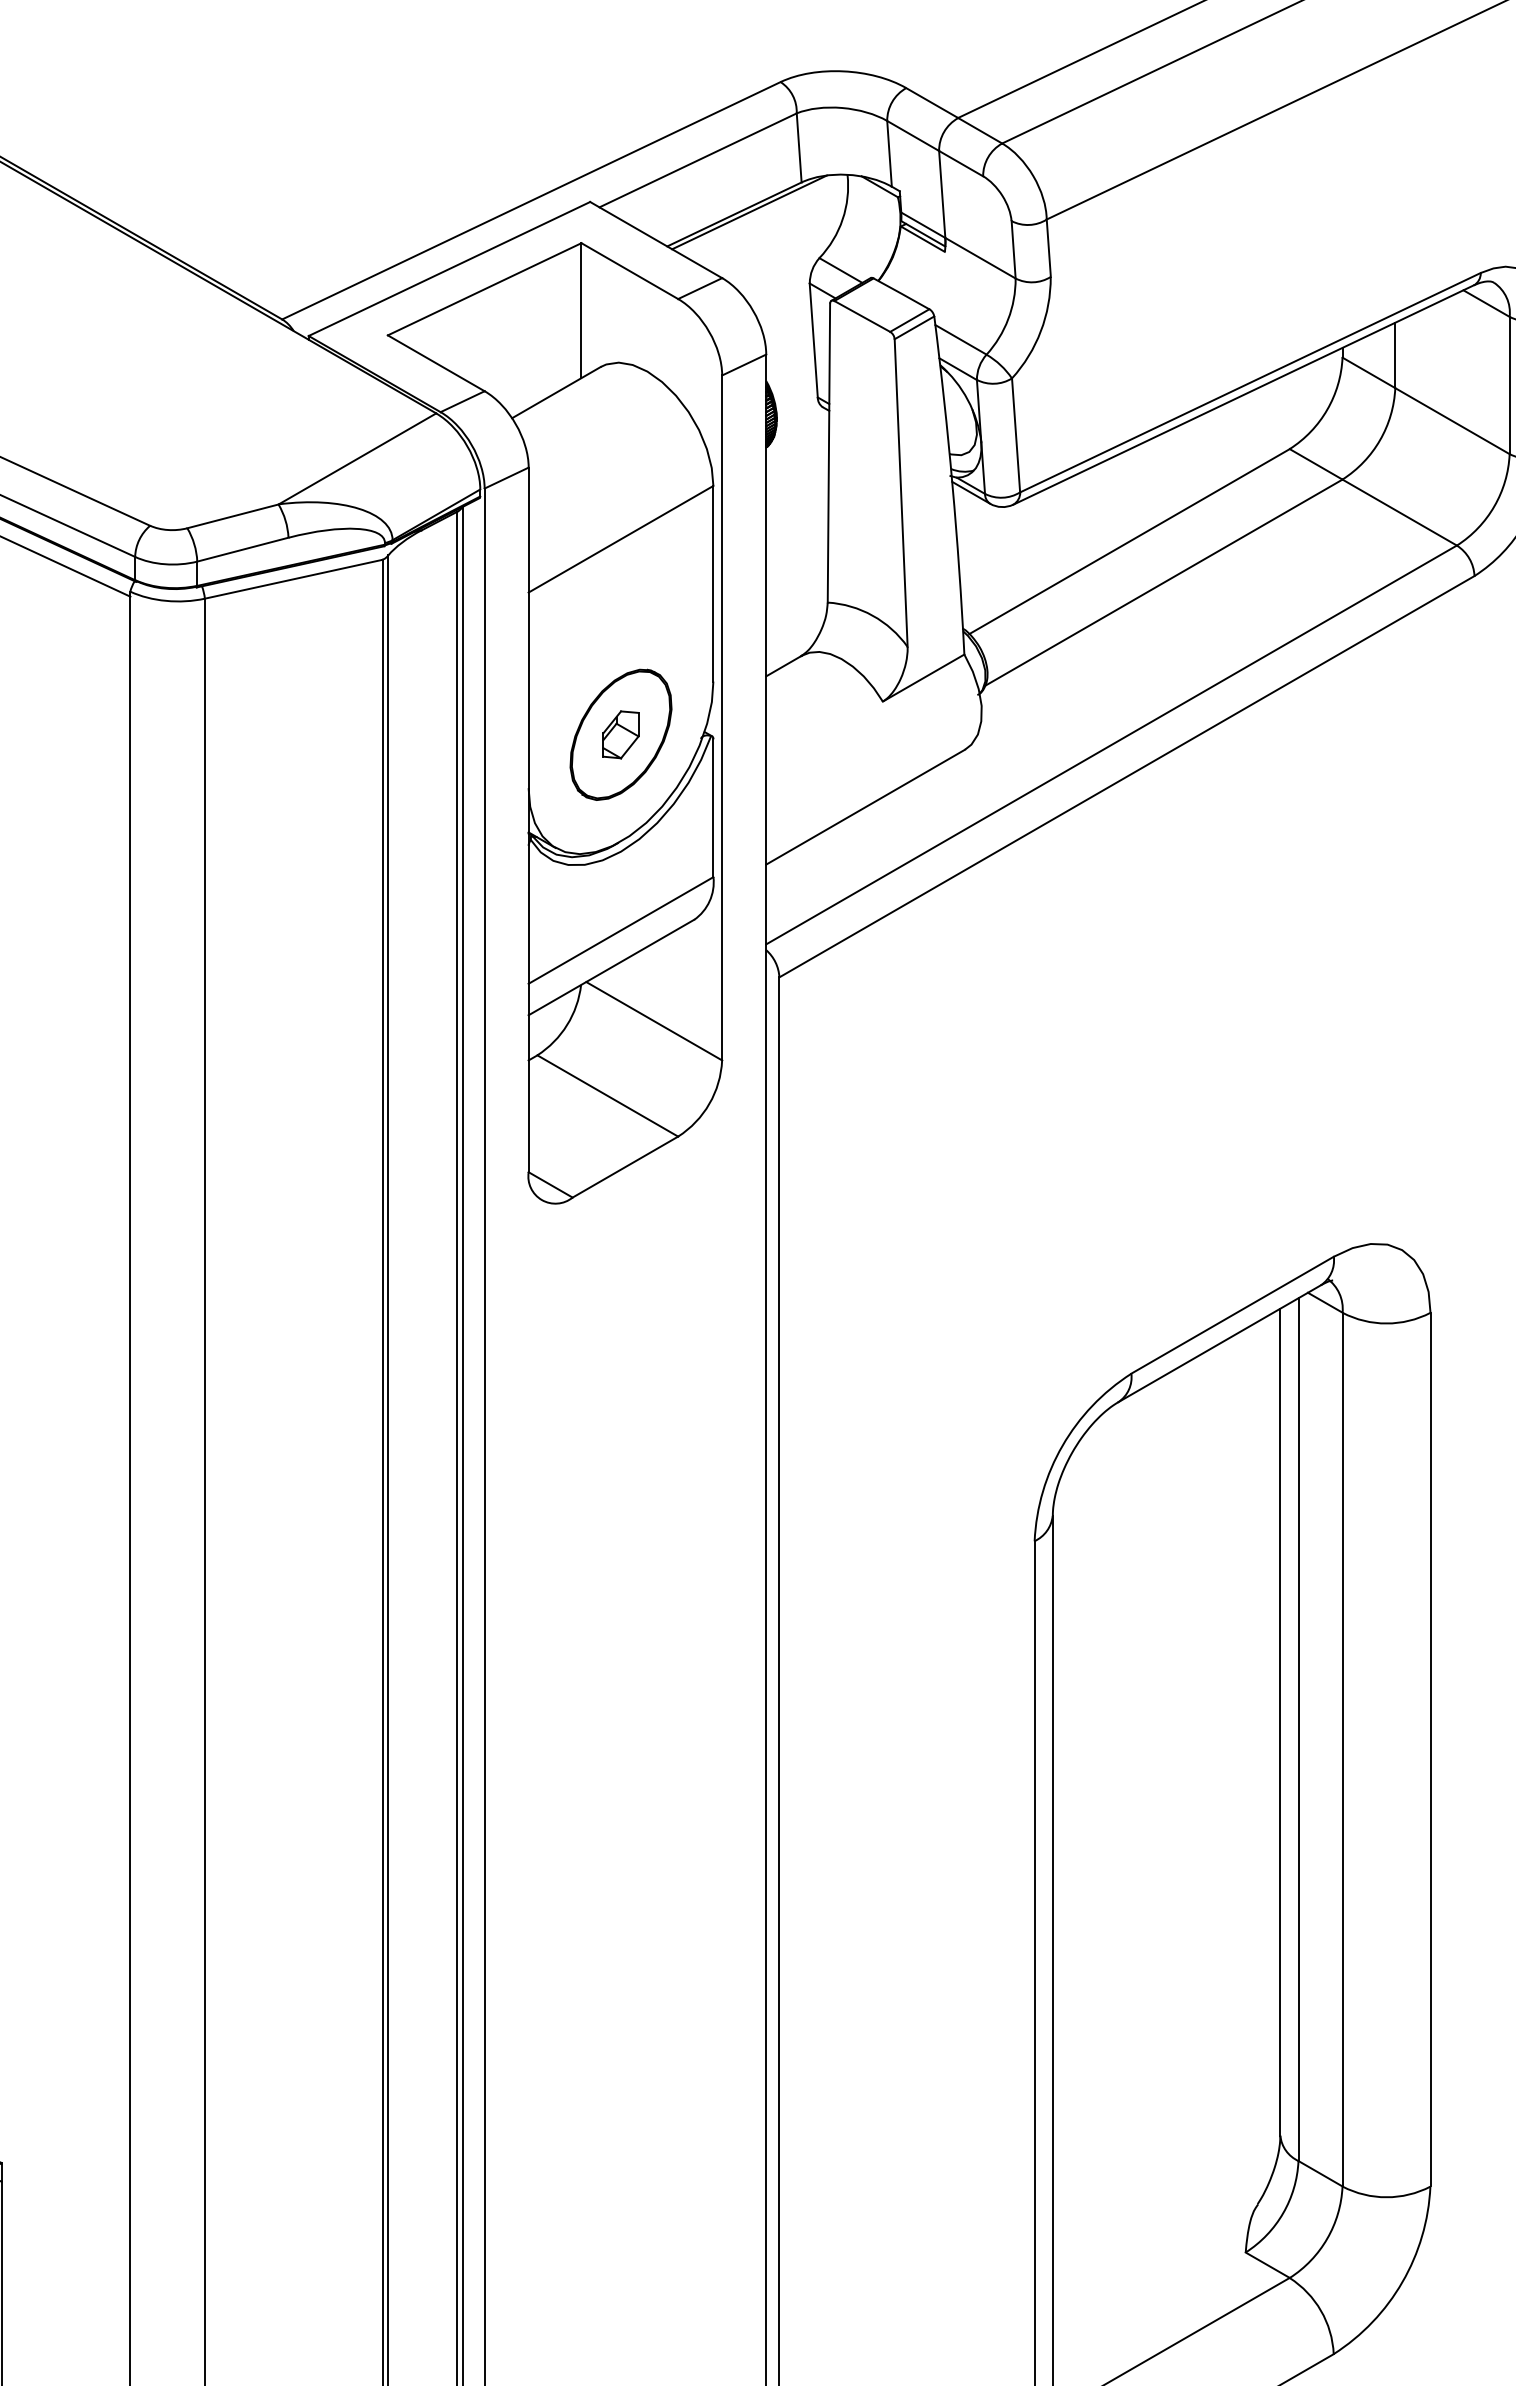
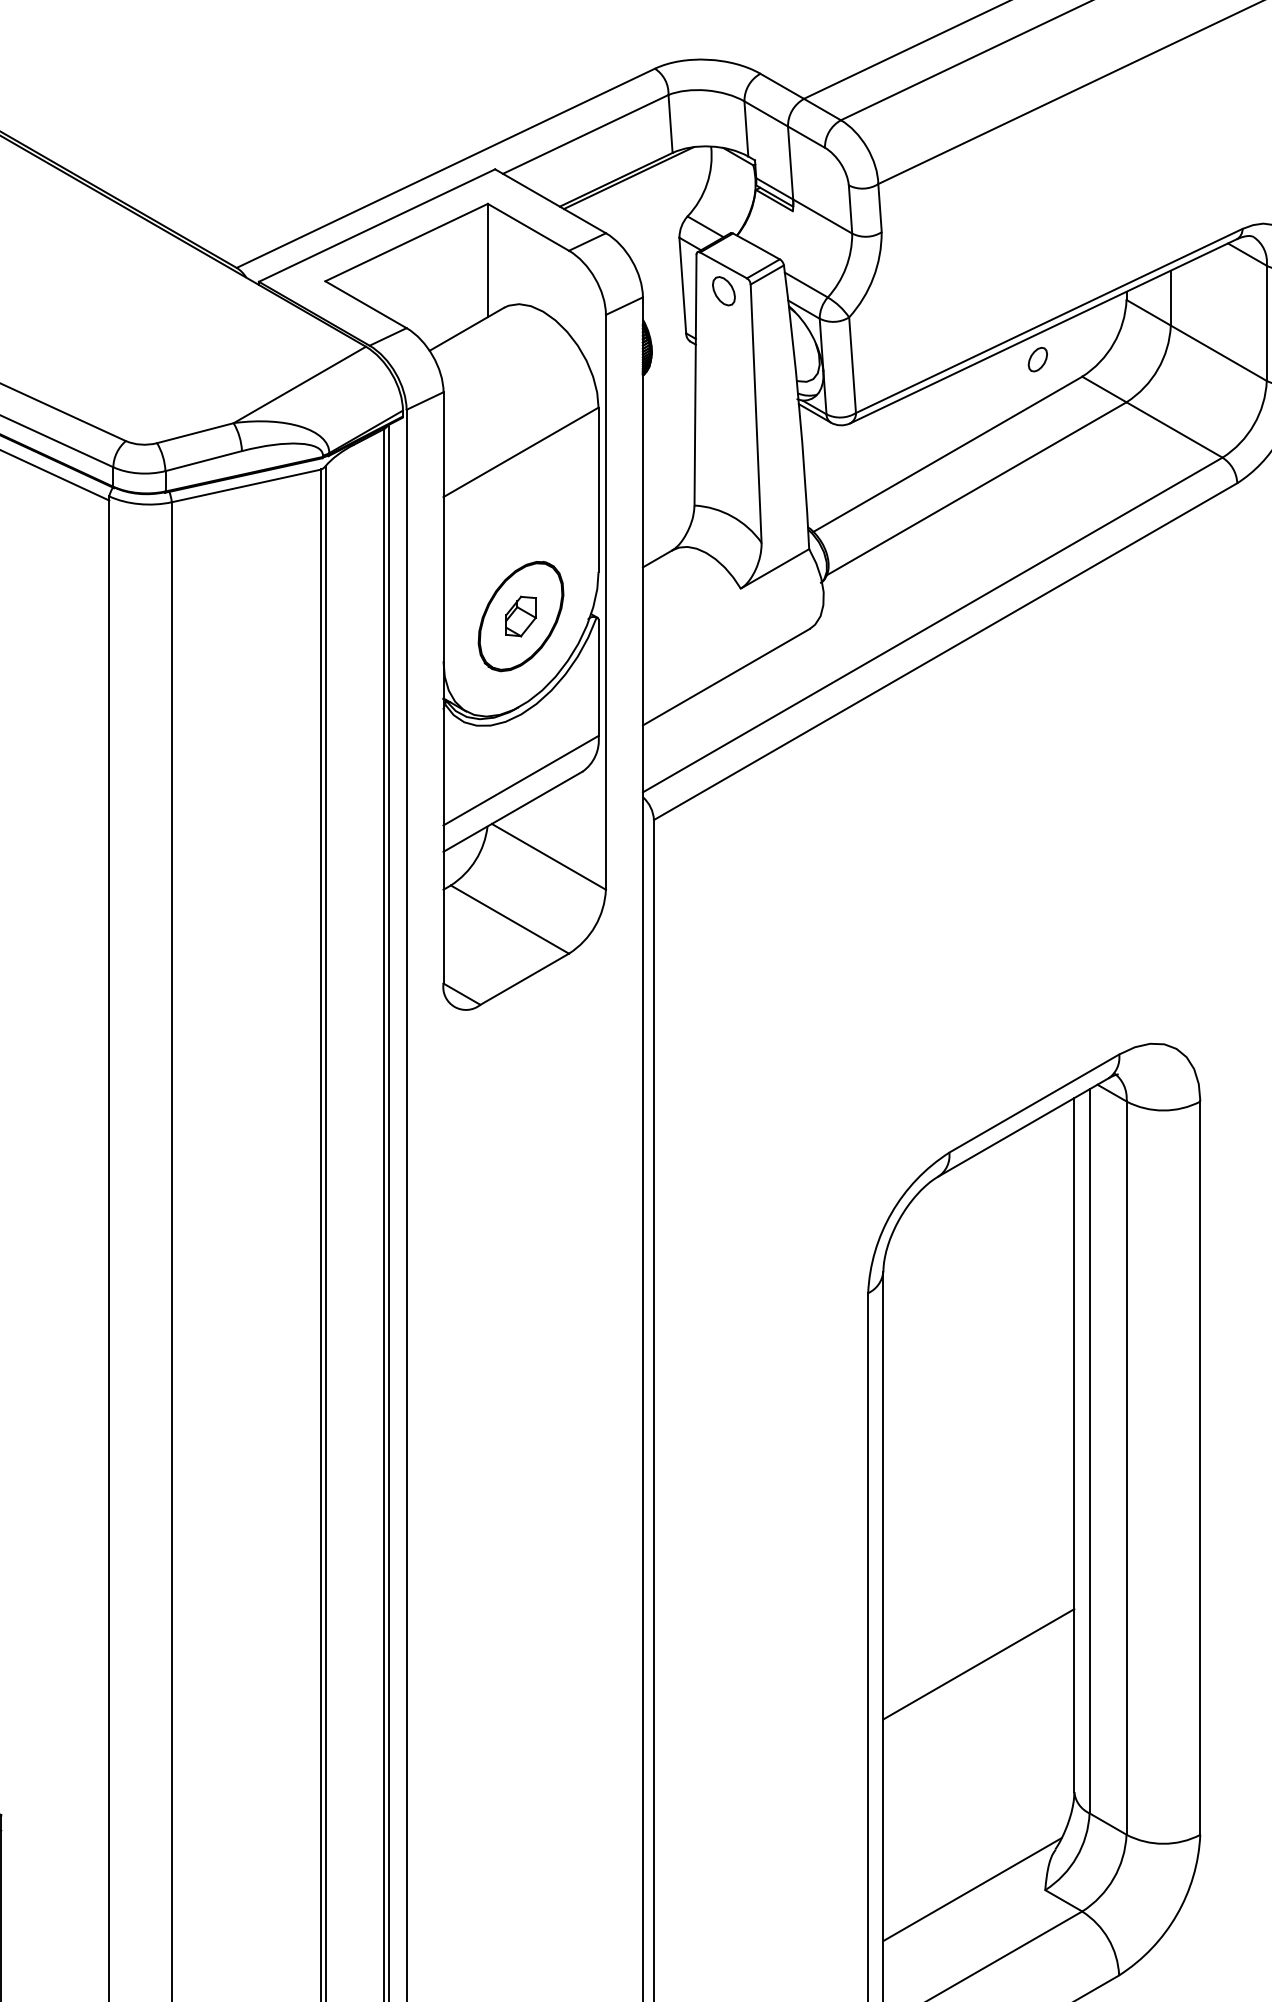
part: (862, 347) -> (723, 291), added
part: (1236, 428) -> (1037, 359), added
line: (1166, 1983) -> (978, 1664), added
line: (1158, 2251) -> (972, 1889), added

